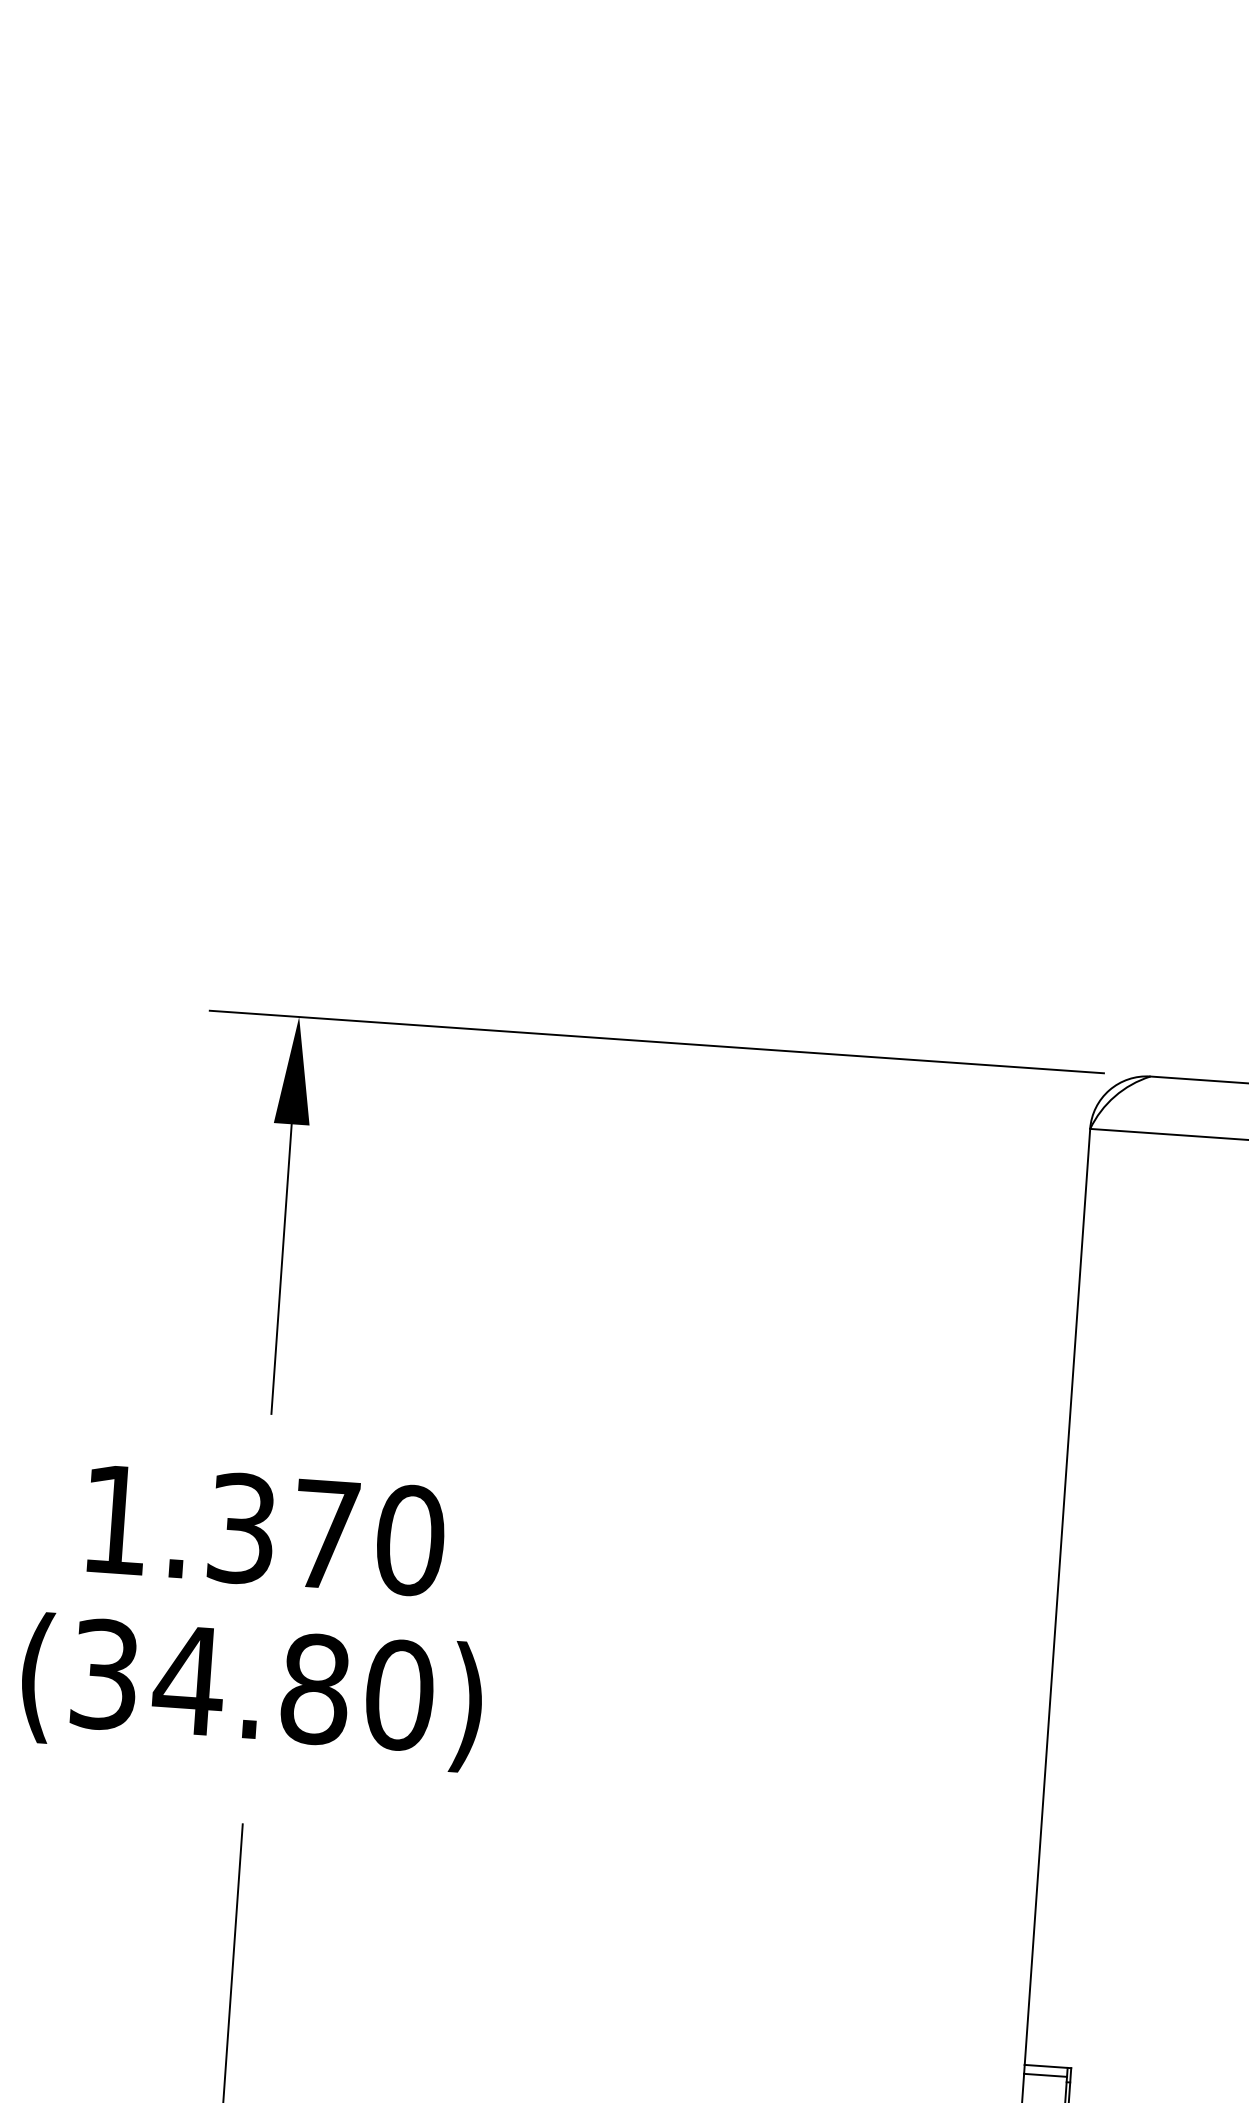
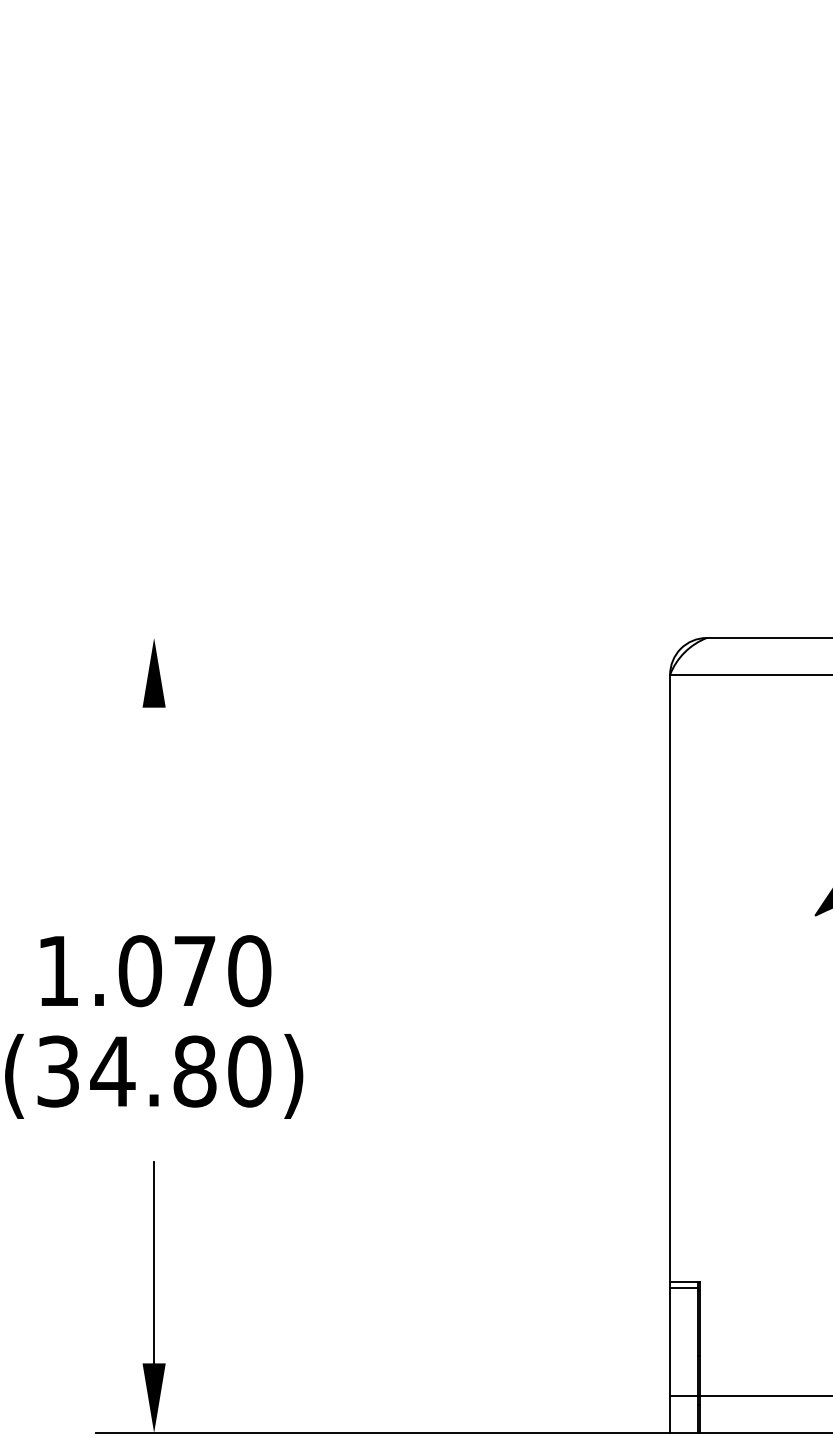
line: (657, 1042) -> (386, 638), removed
line: (282, 1268) -> (154, 801), removed
text: (242, 1529) -> (140, 971), 1.370 -> 1.070

